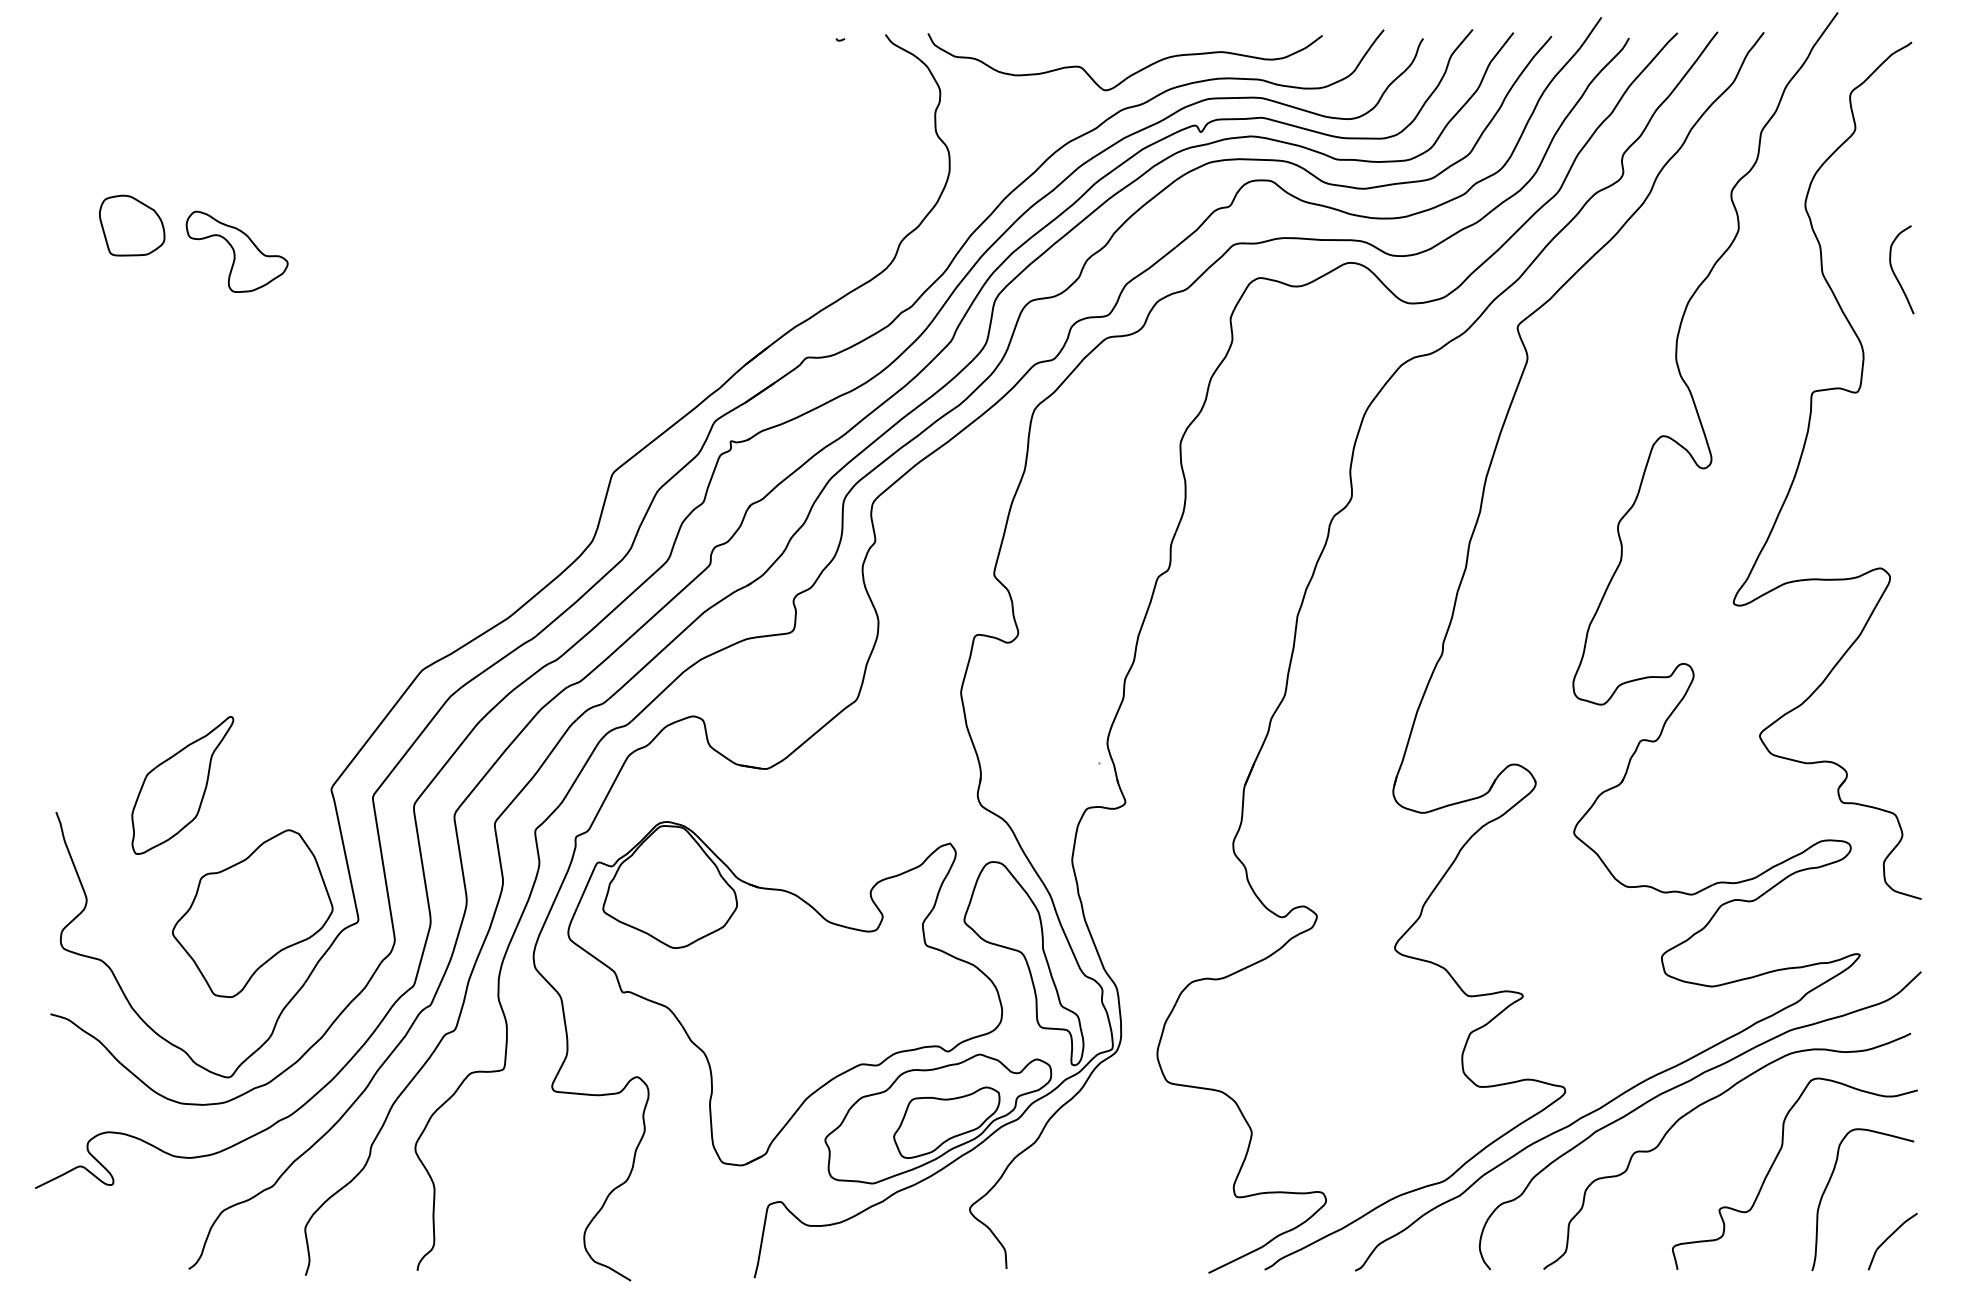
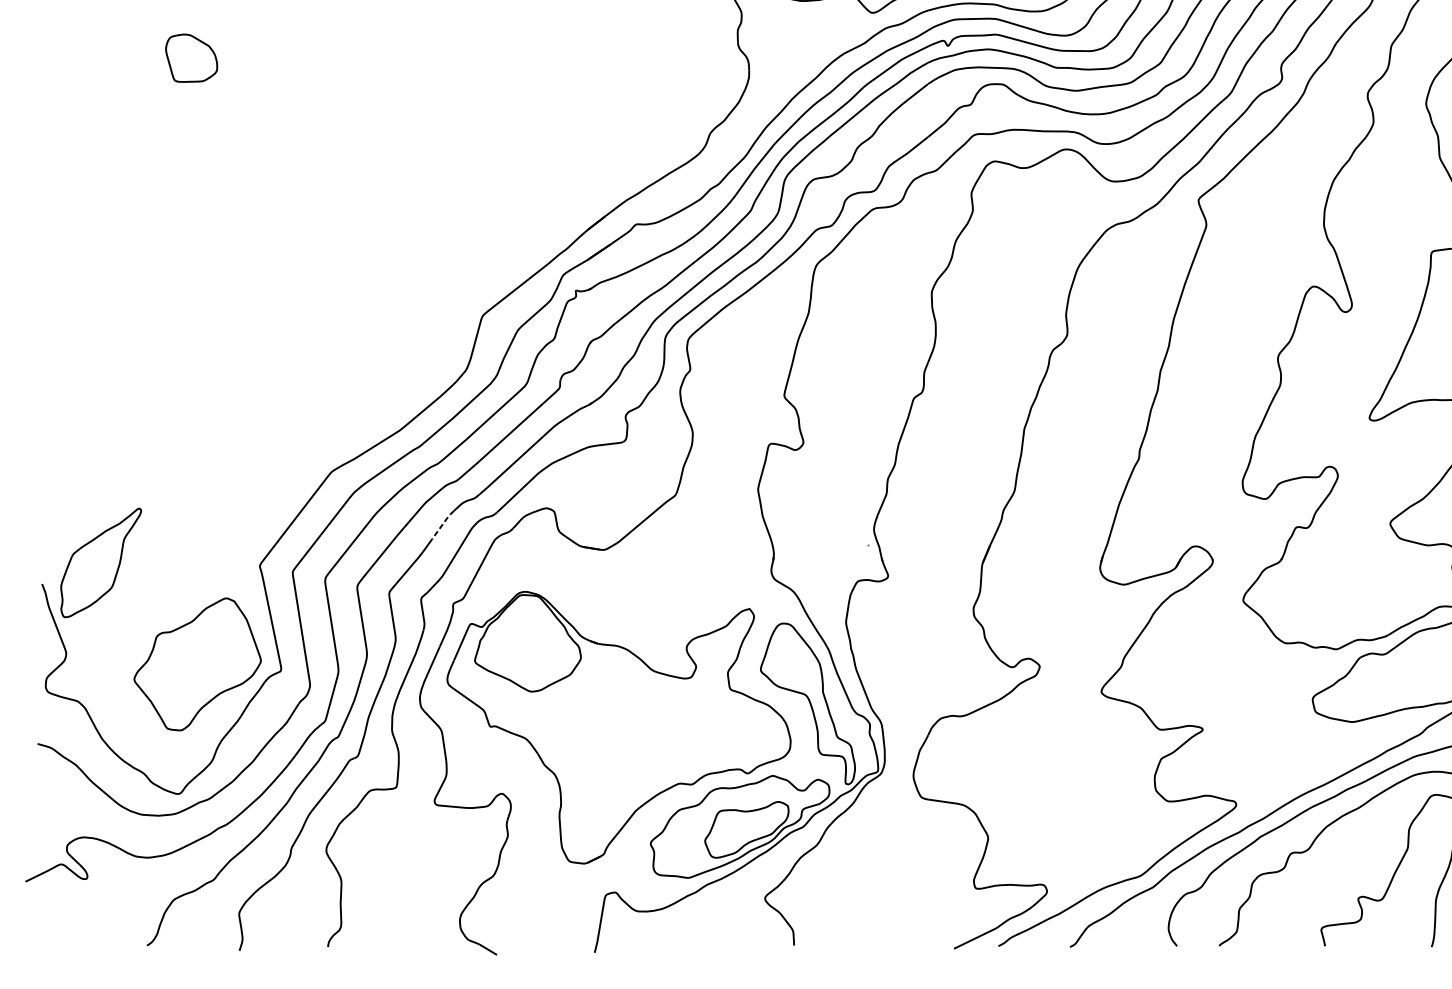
part: (132, 225) -> (191, 58), moved
part: (236, 251) -> (184, 140), removed
line: (562, 736) -> (442, 524), solid -> dashed
part: (182, 785) -> (100, 562), moved

